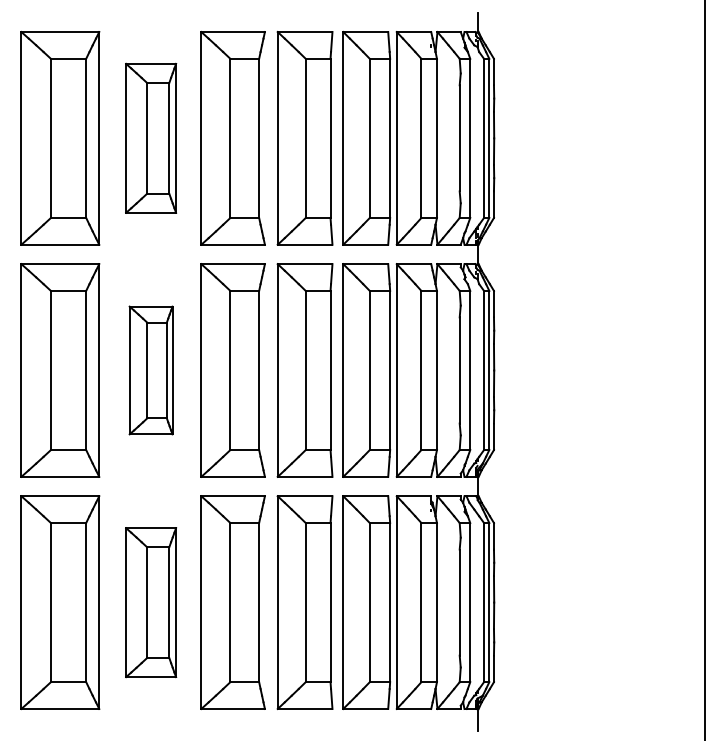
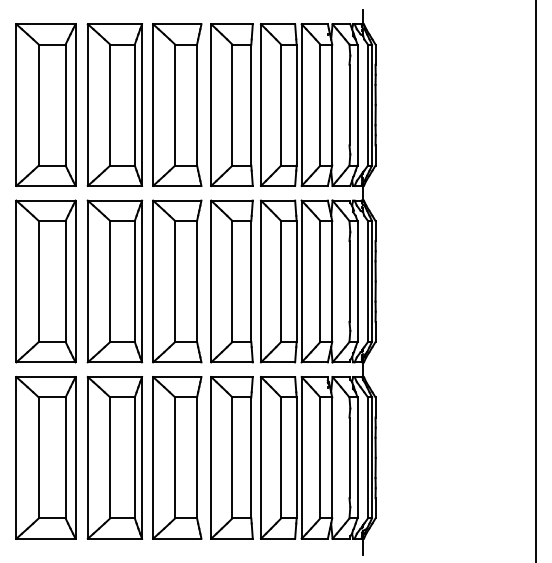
part: (150, 137) -> (114, 104), size x1.43
part: (150, 370) -> (114, 281), size x1.67
part: (150, 602) -> (114, 457), size x1.43

